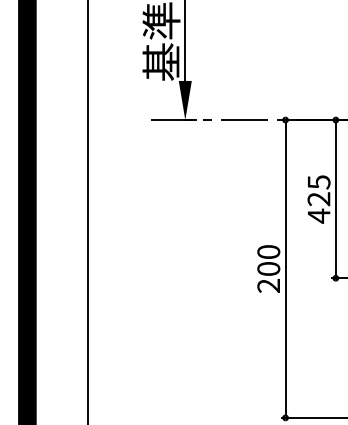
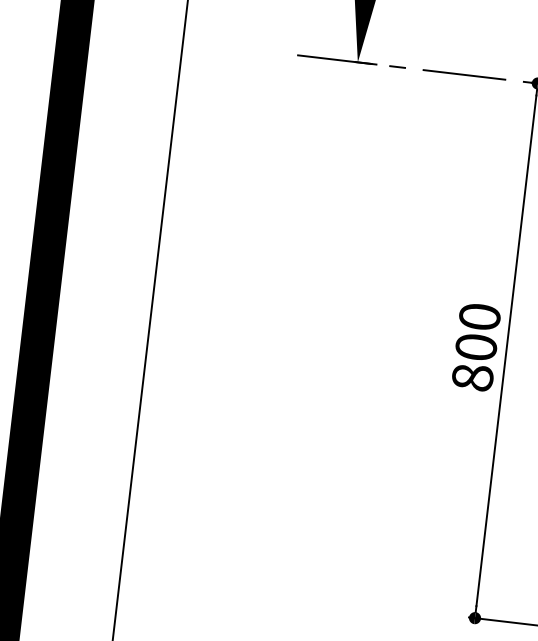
text: (268, 285) -> (472, 376), 200 -> 800

